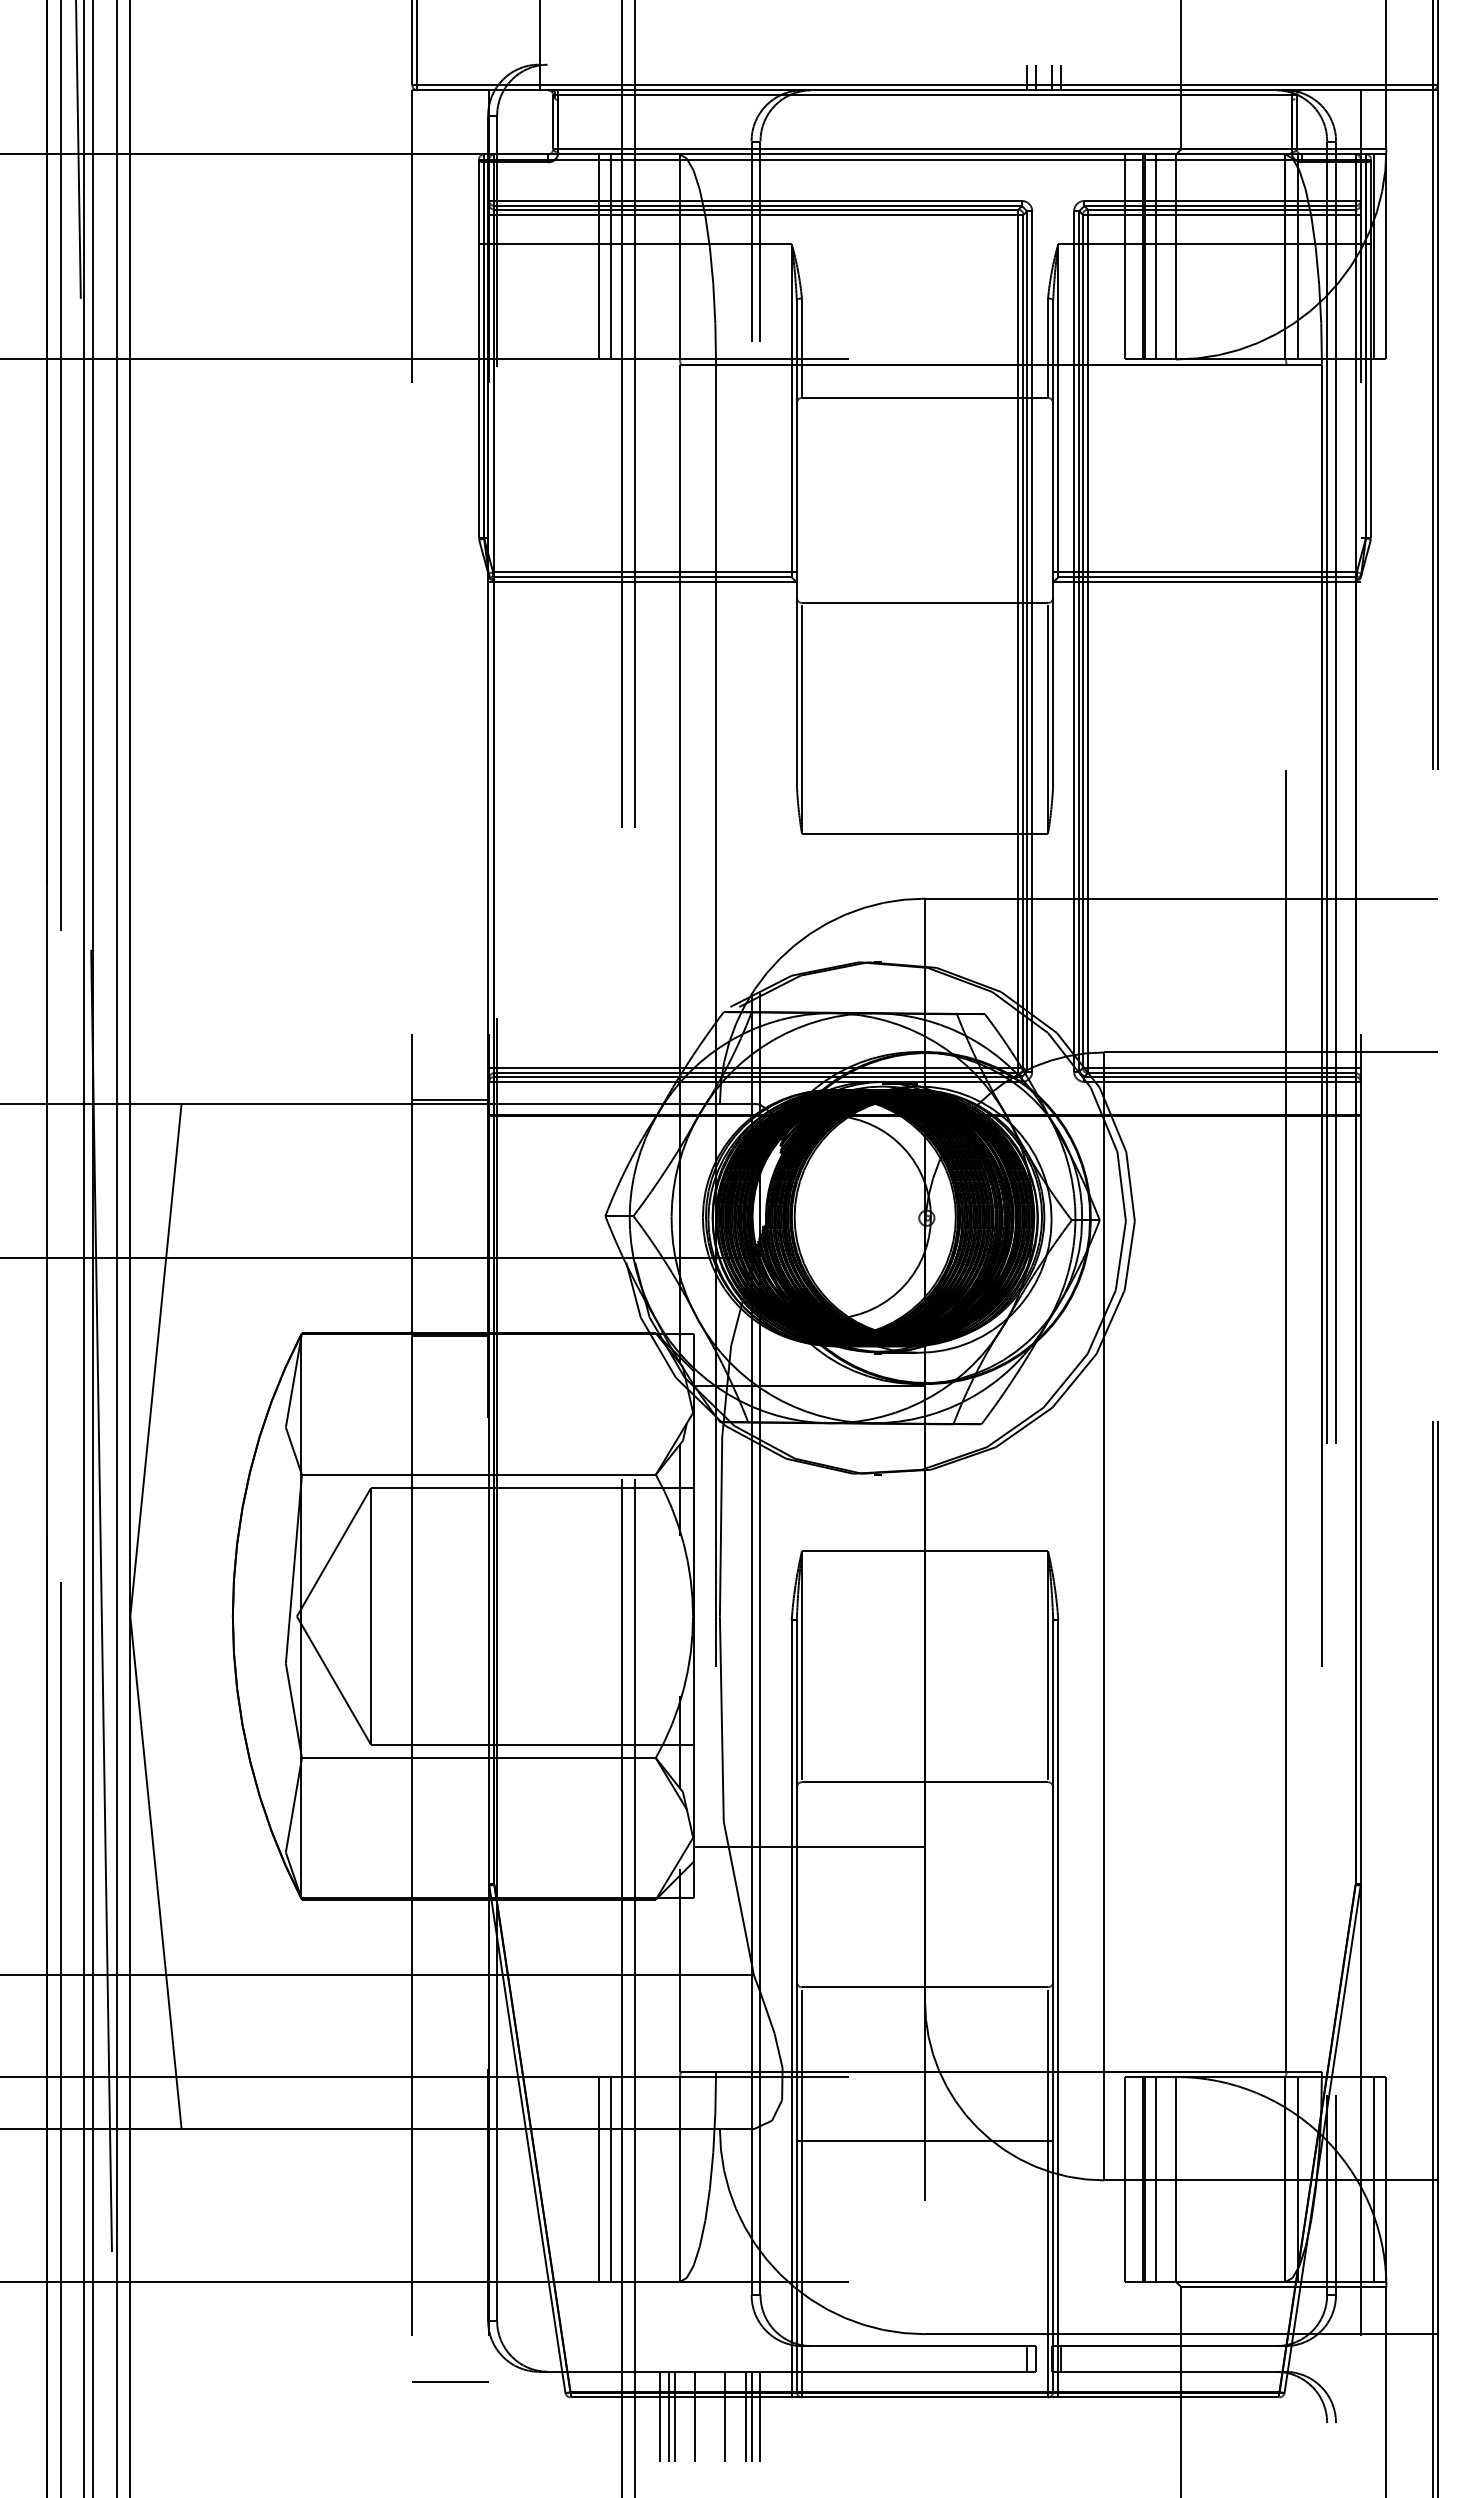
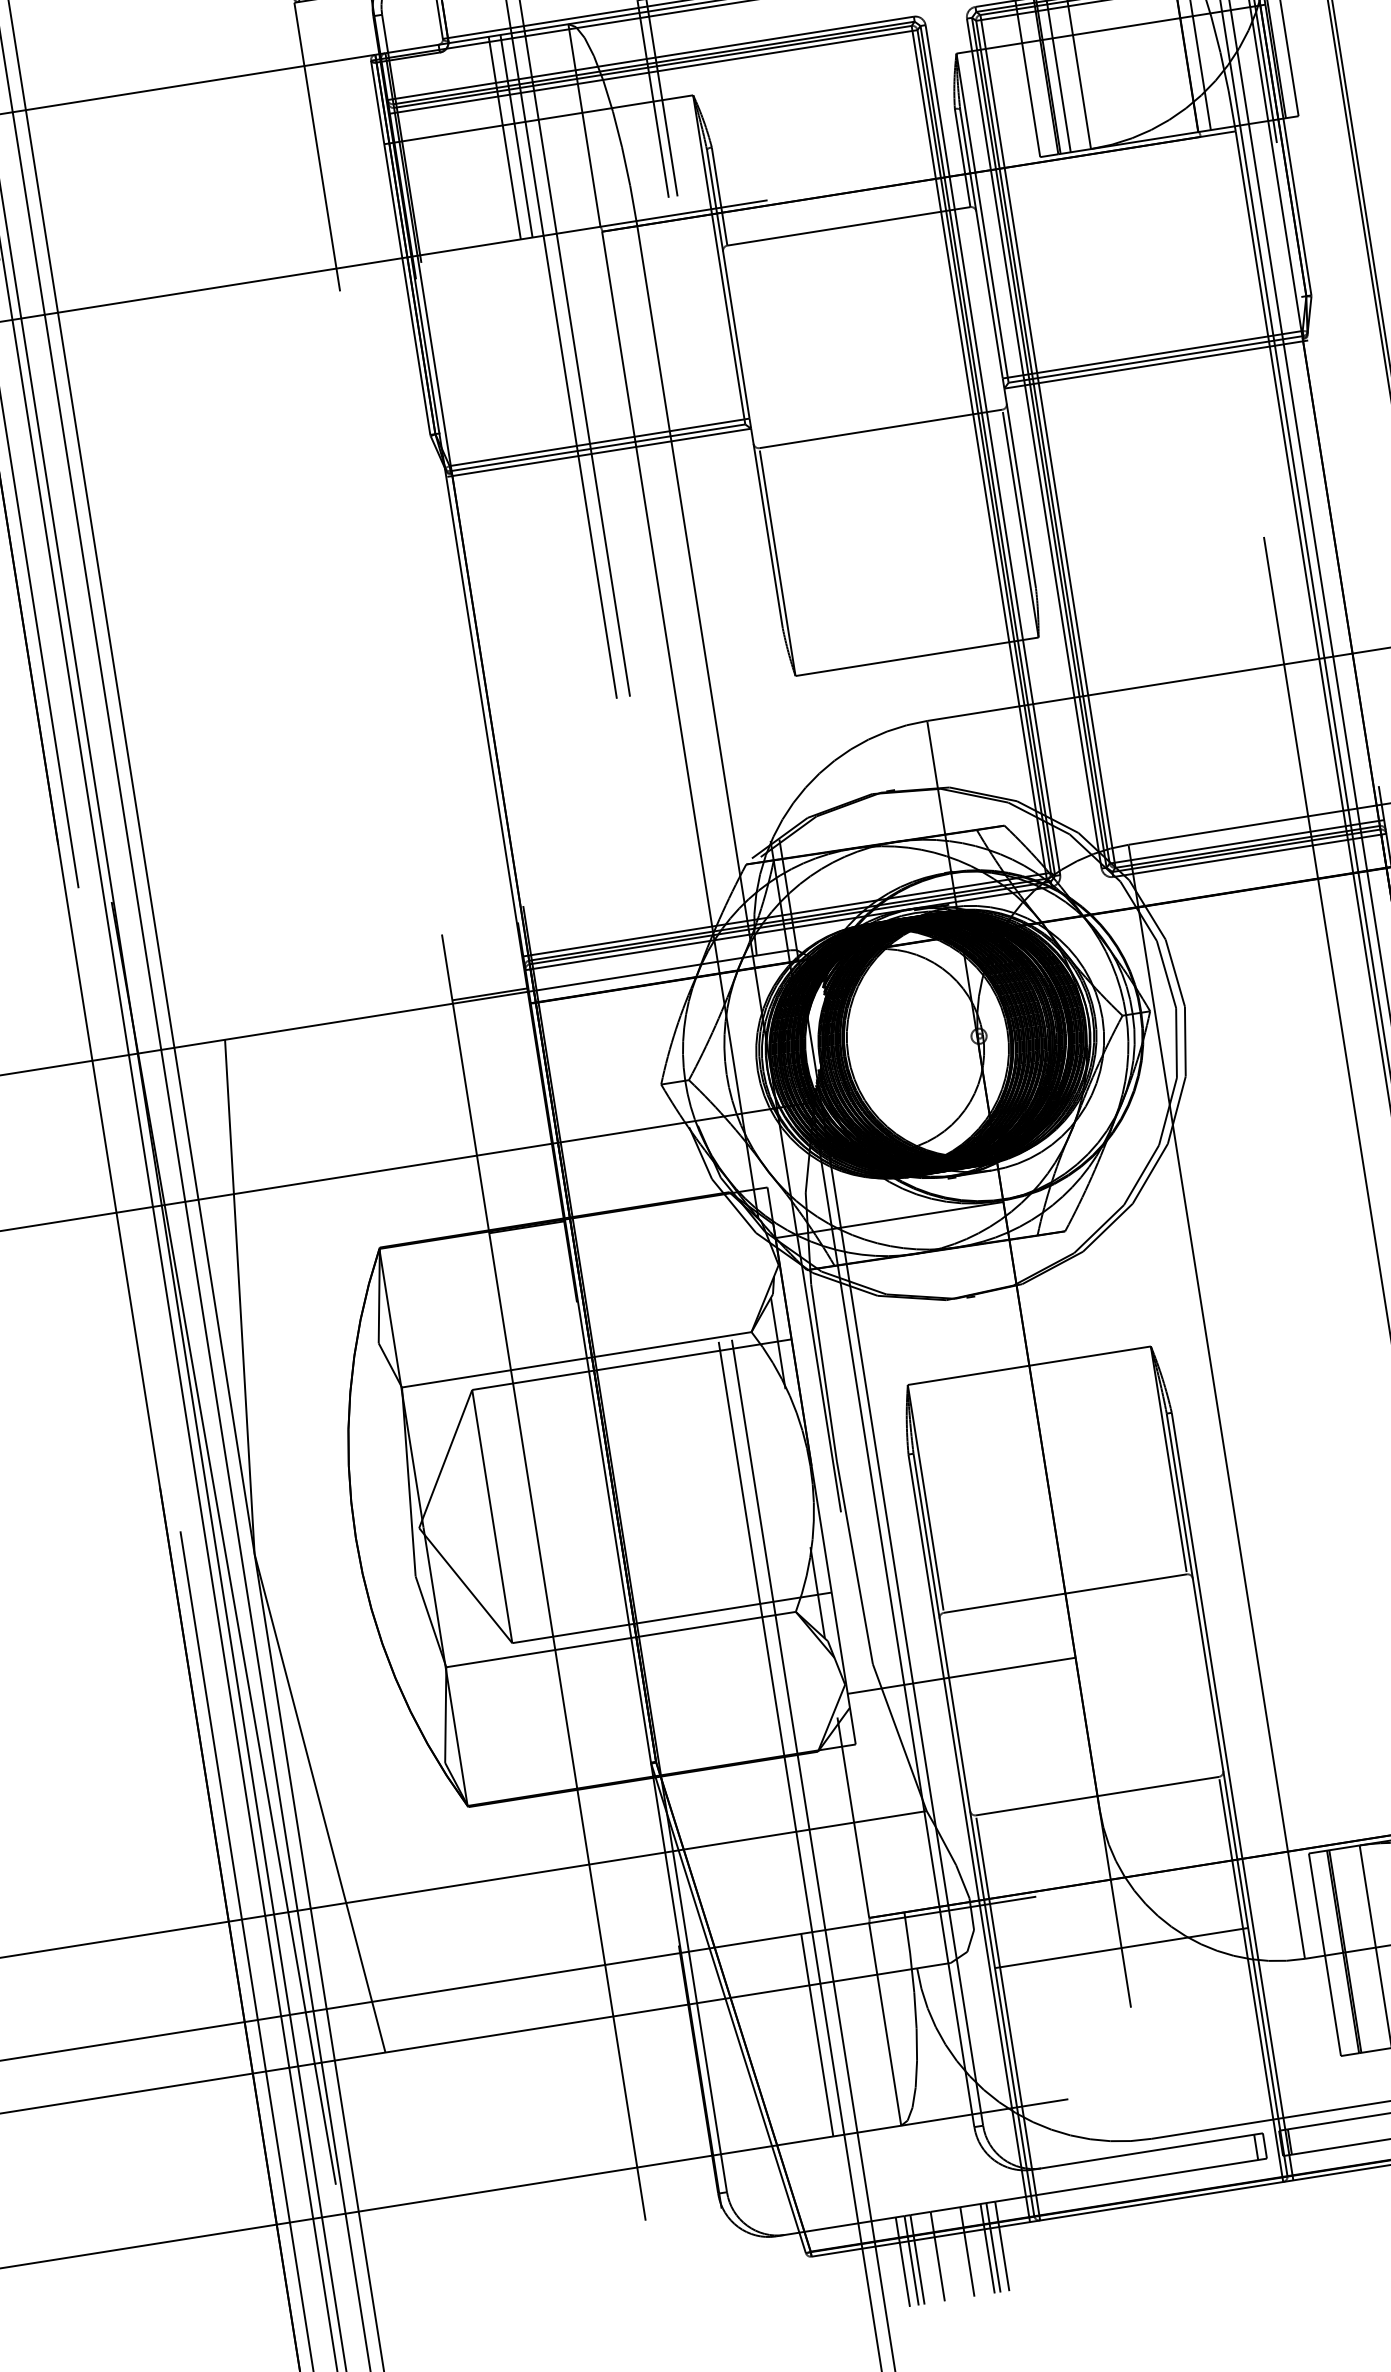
line: (598, 2179) -> (805, 2037), removed
line: (1155, 2179) -> (1355, 1949), removed
line: (450, 2381) -> (690, 2259), removed

